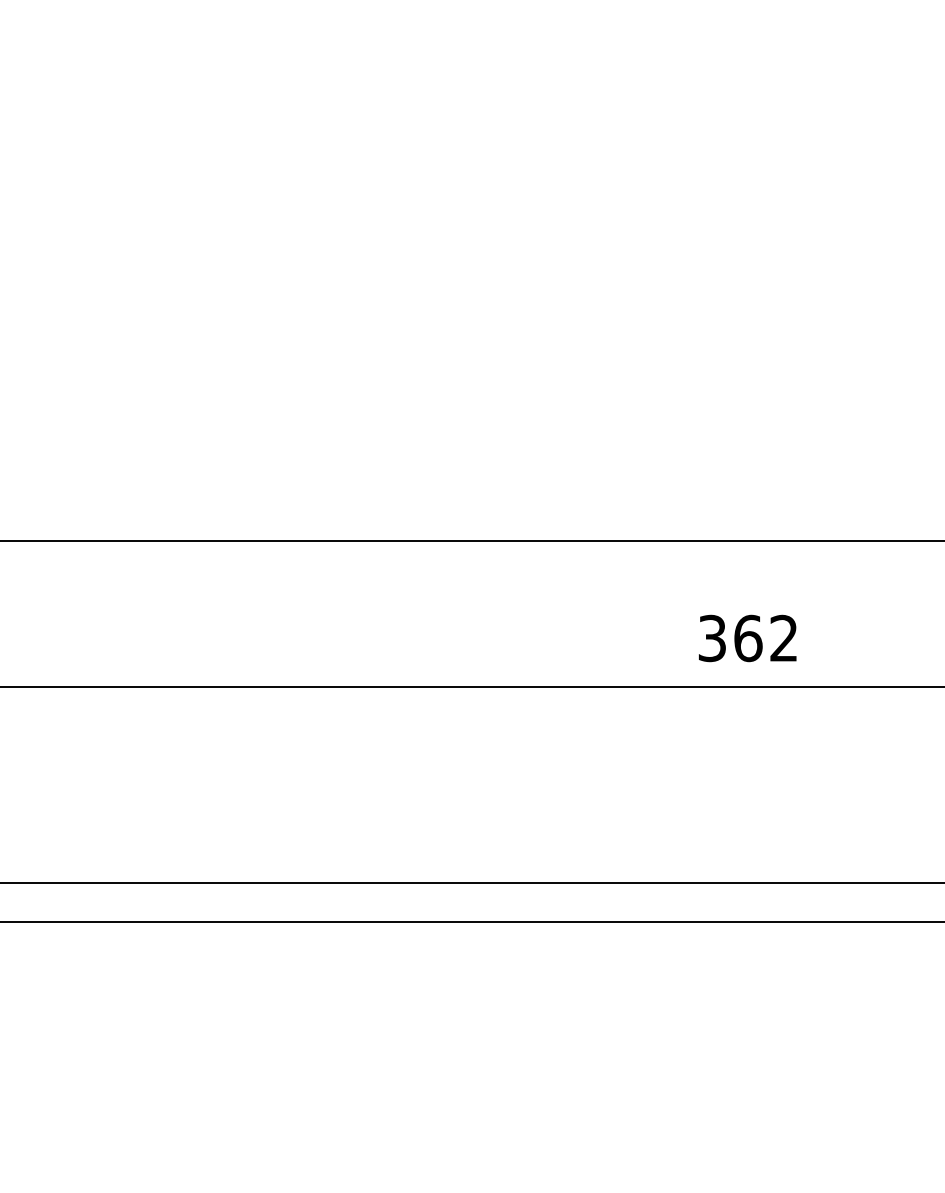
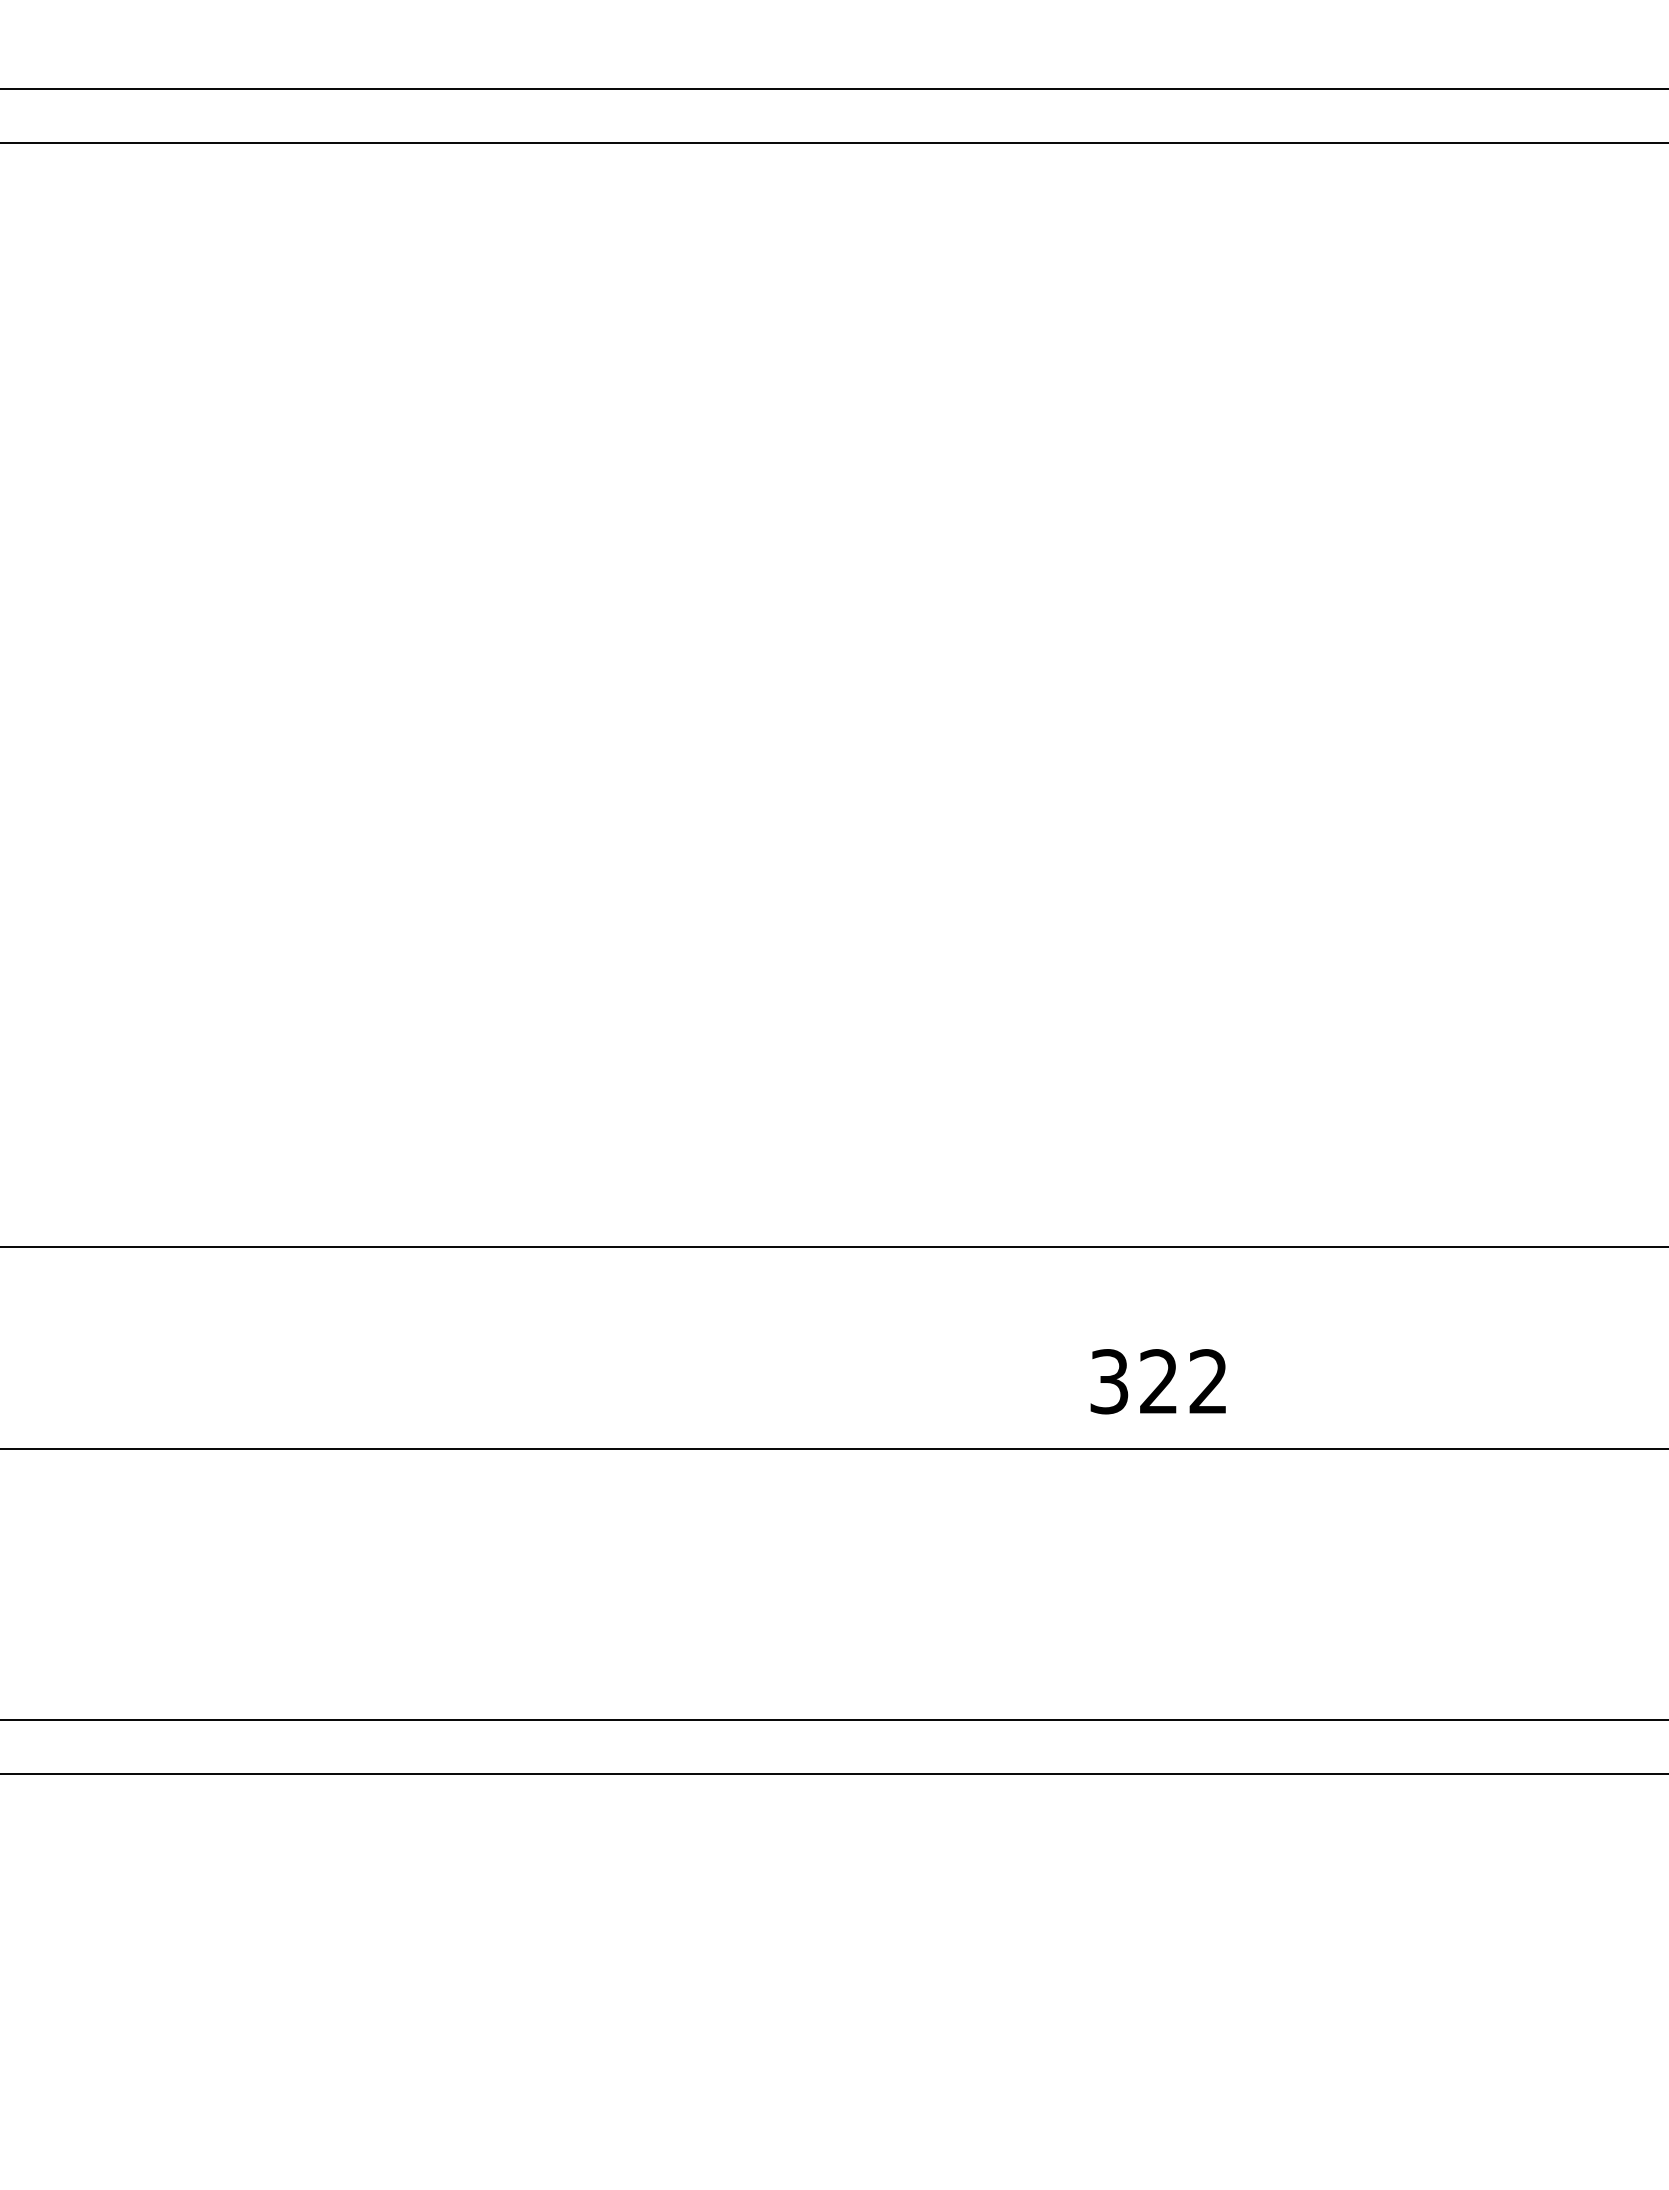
text: (748, 638) -> (1159, 1381), 362 -> 322

